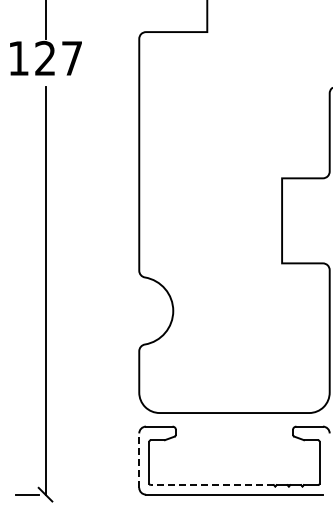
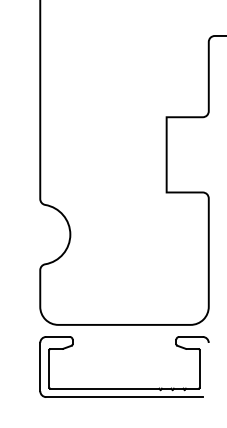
line: (139, 460) -> (40, 366), dashed -> solid
line: (212, 485) -> (105, 389), dashed -> solid

